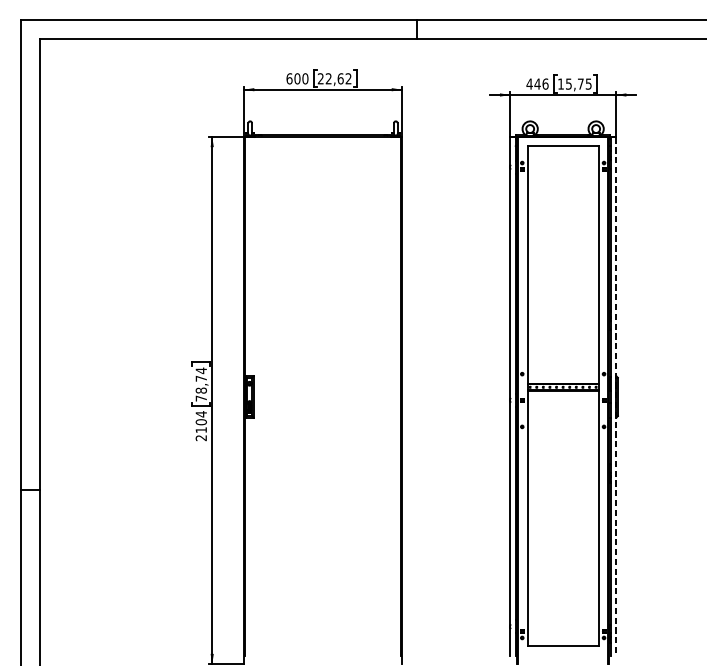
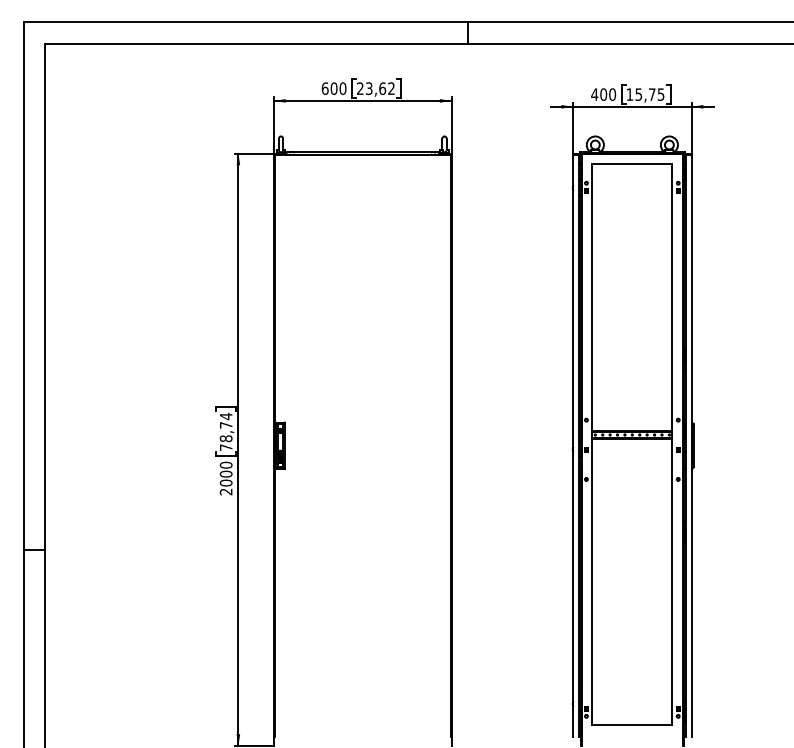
text: (329, 79) -> (369, 89), 22,62 -> 23,62
text: (541, 84) -> (608, 94), 446 -> 400
line: (615, 397) -> (691, 446), dashed -> solid
text: (200, 421) -> (225, 473), 2104 -> 2000

